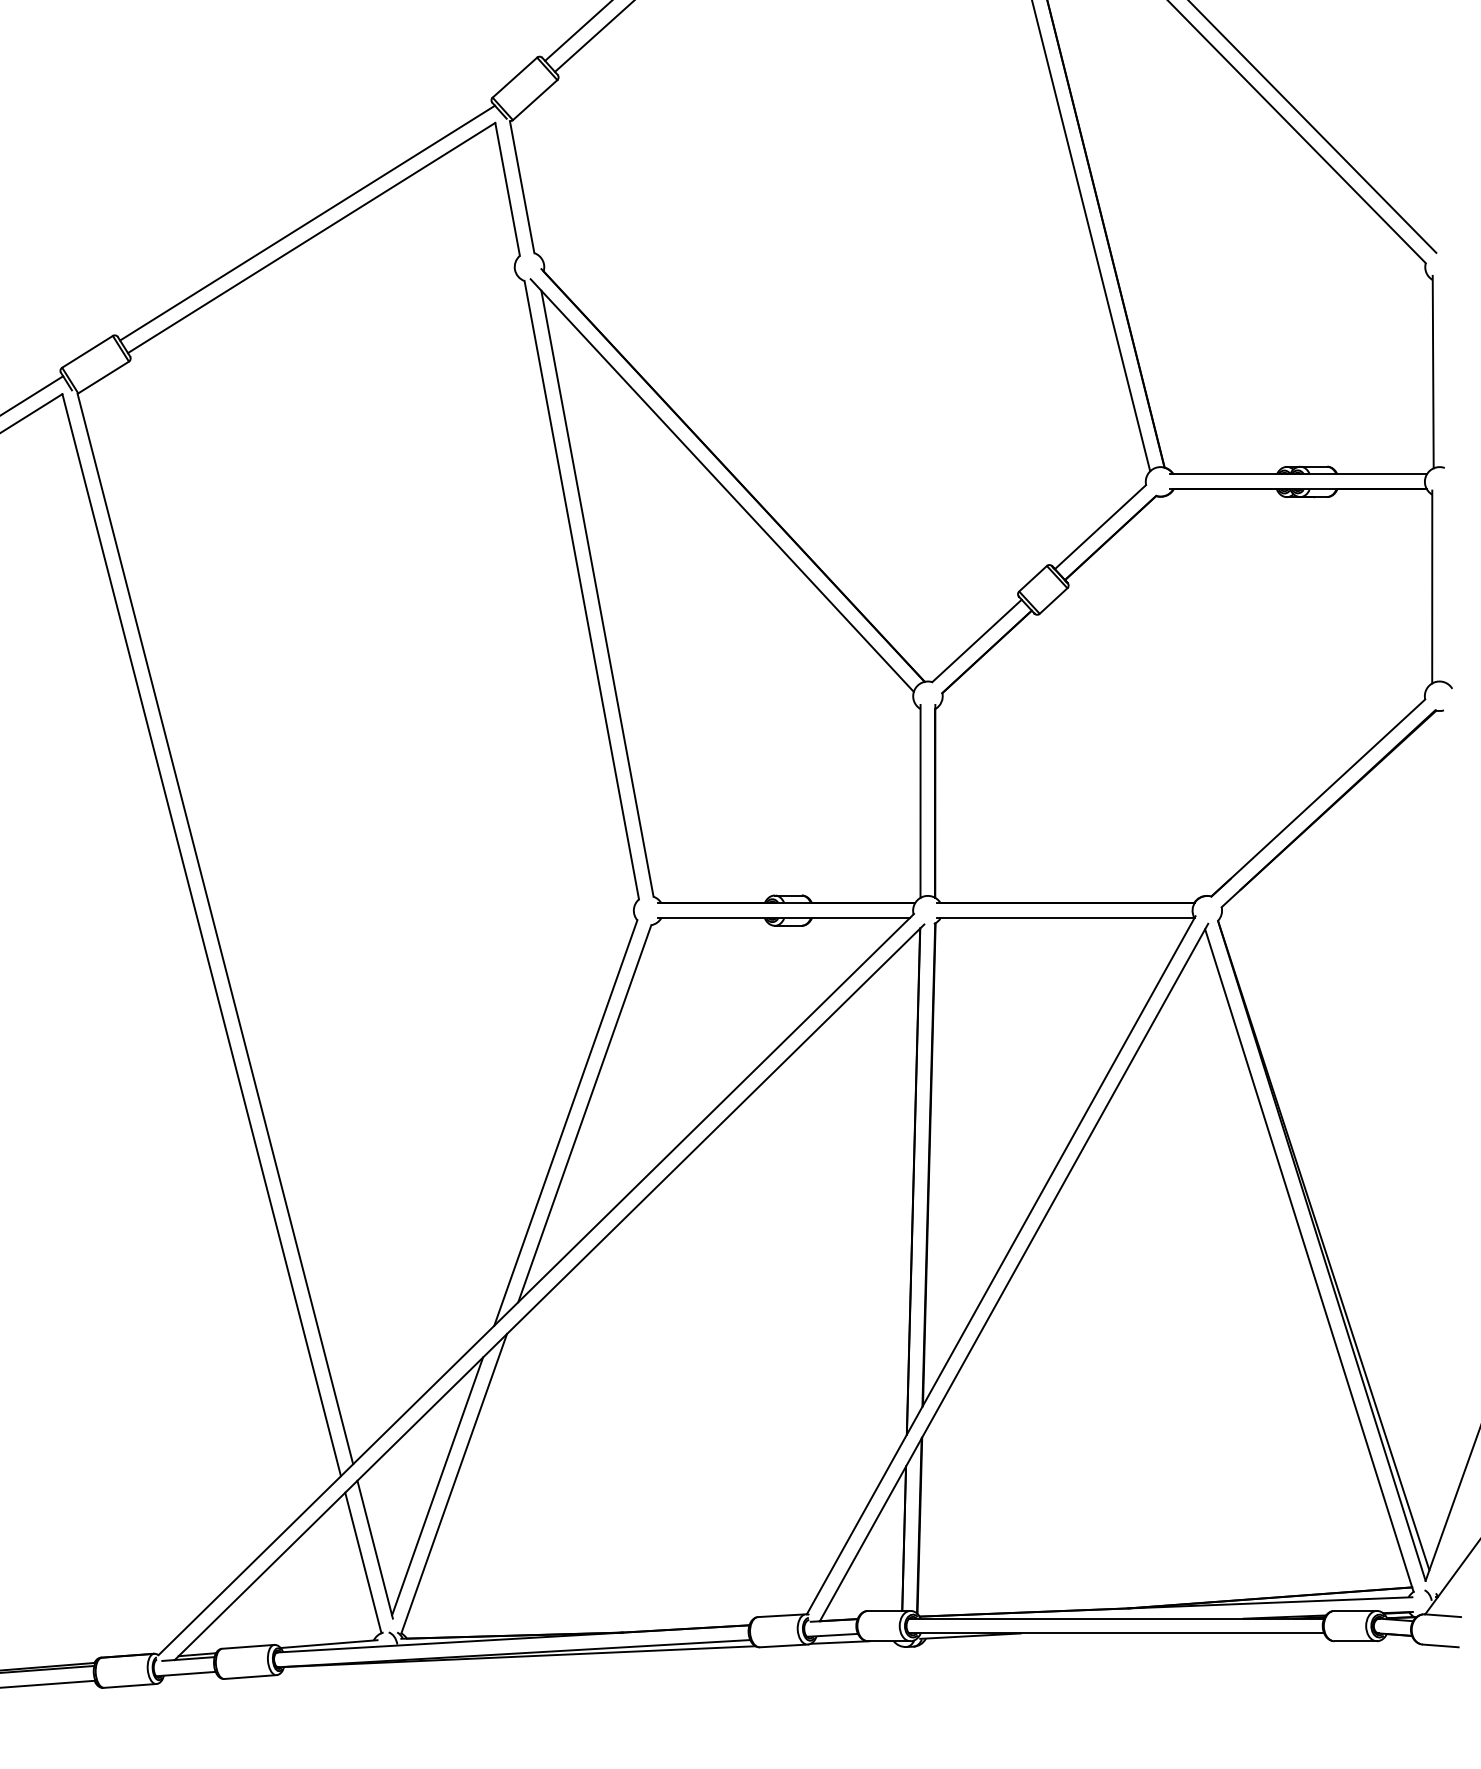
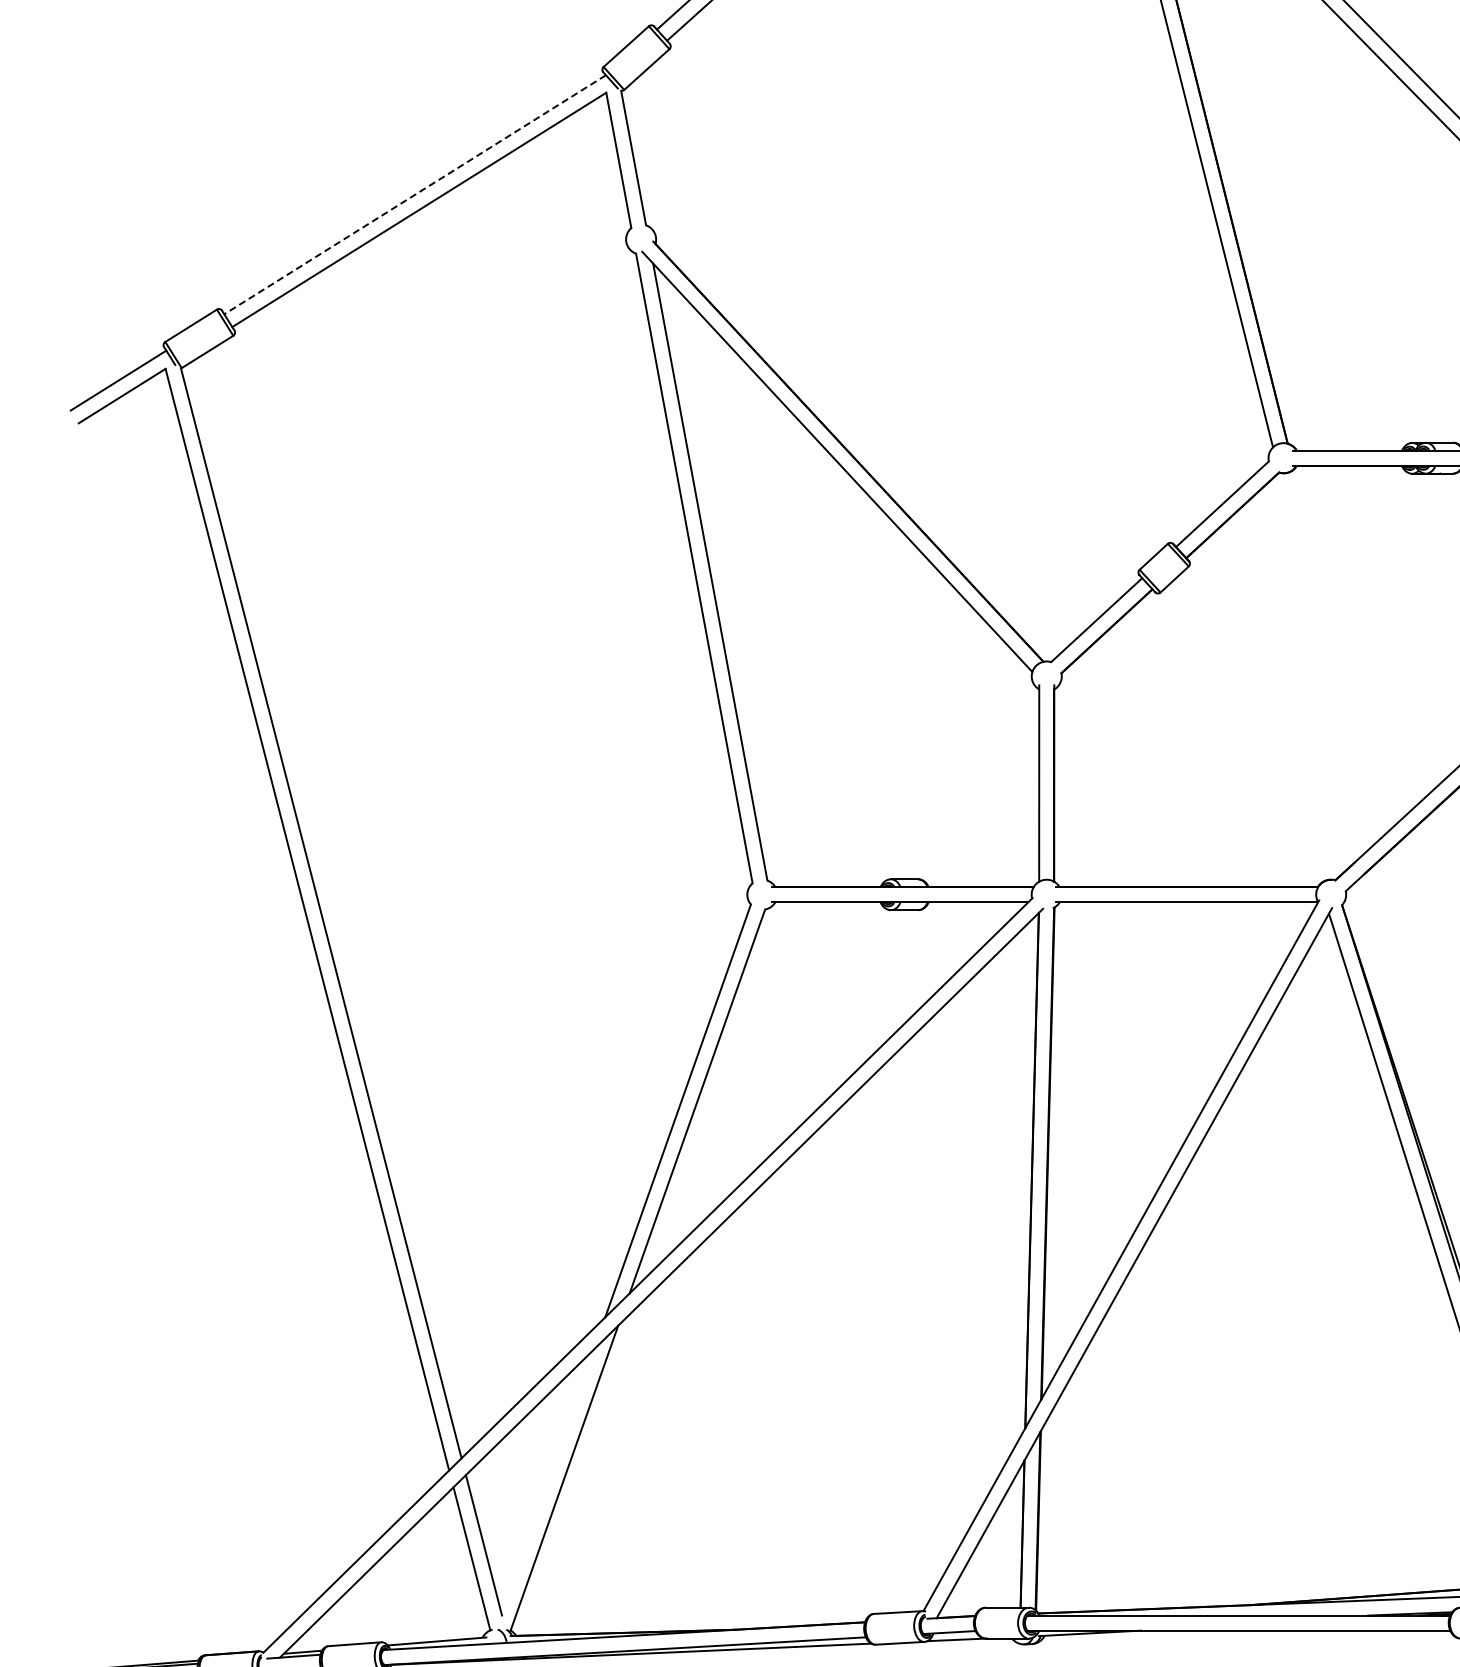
line: (307, 223) -> (415, 195), solid -> dashed
line: (437, 1486) -> (547, 1481), removed

